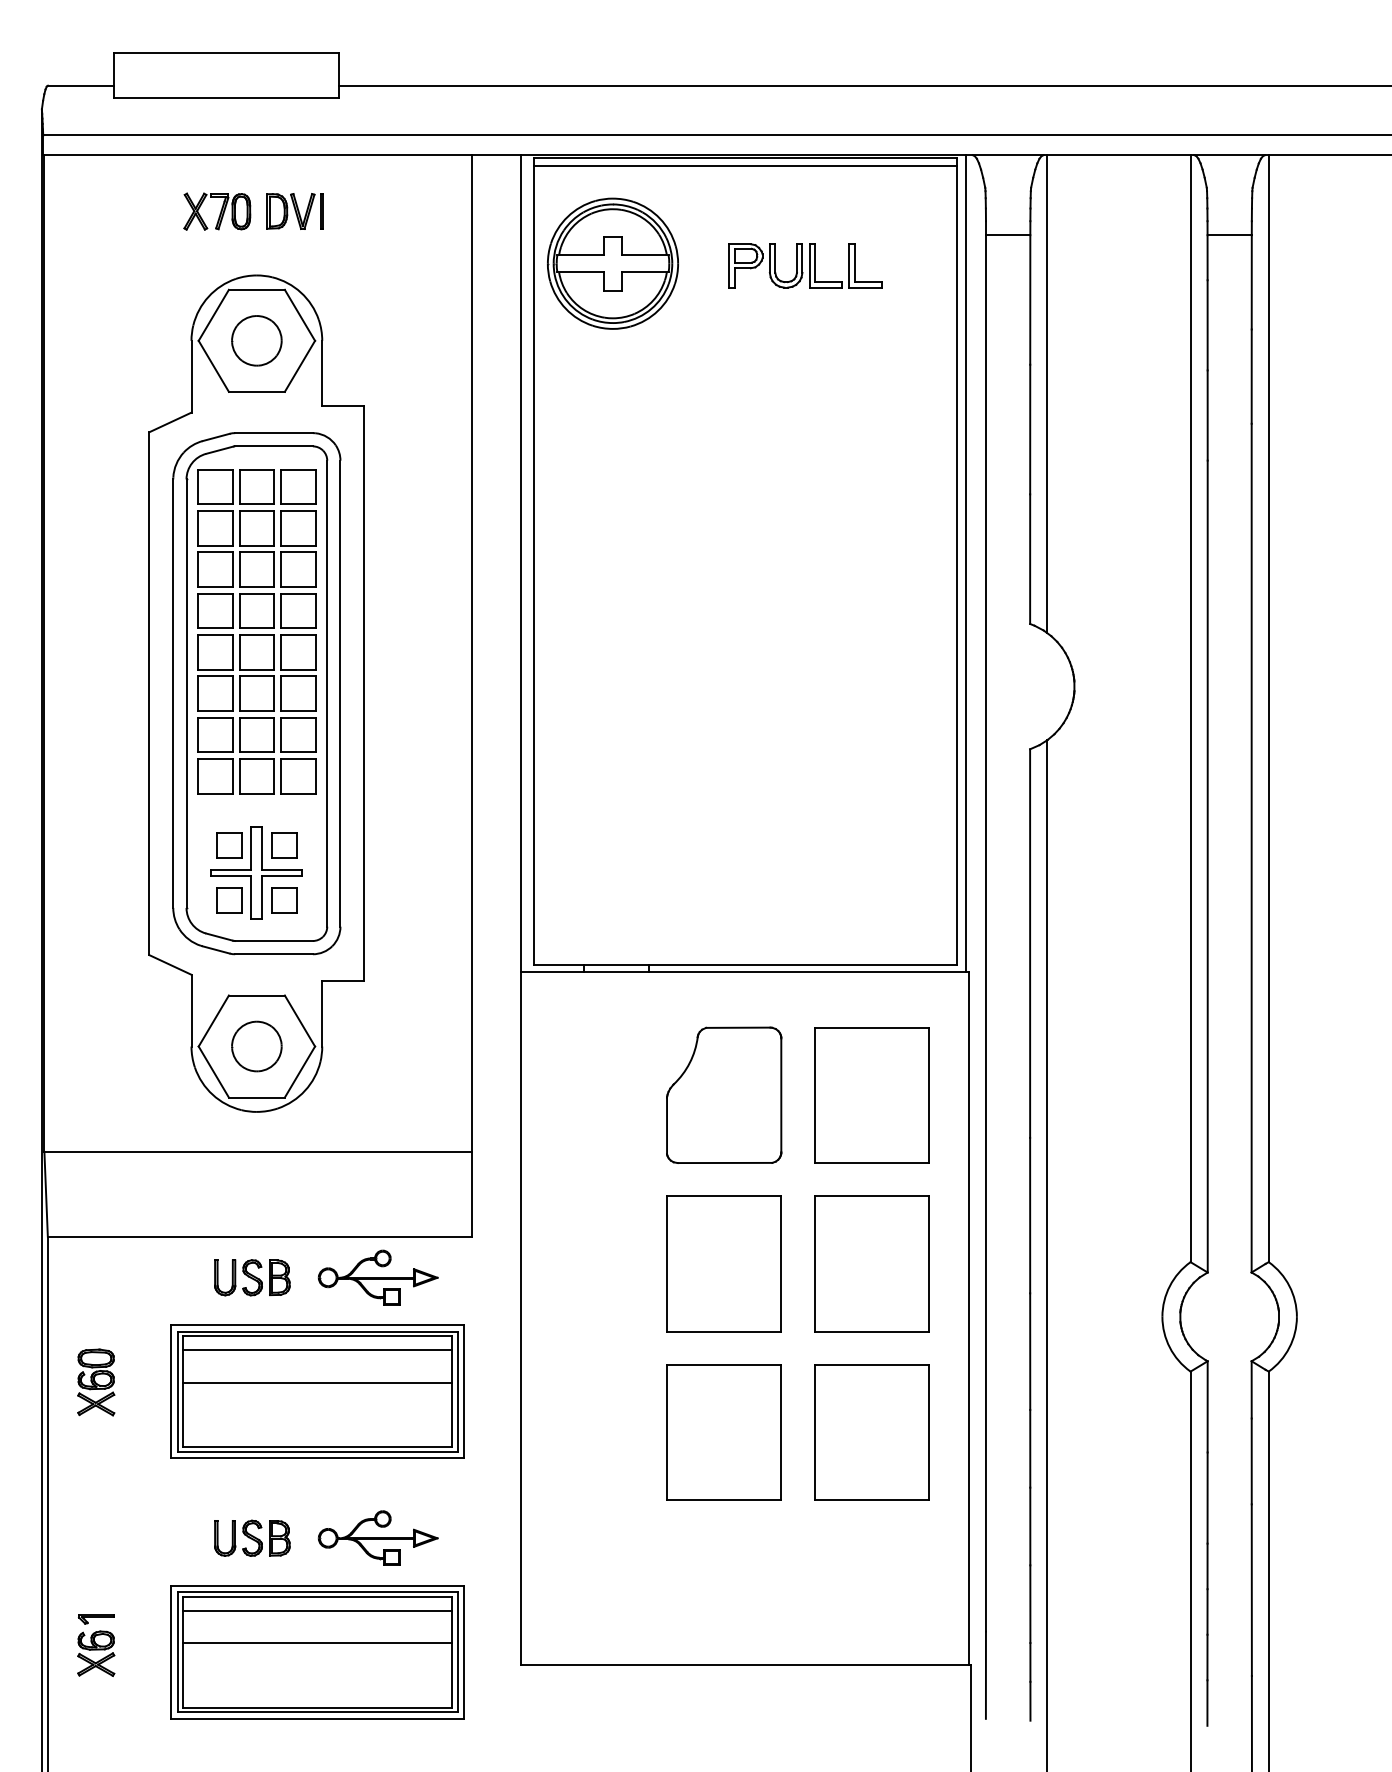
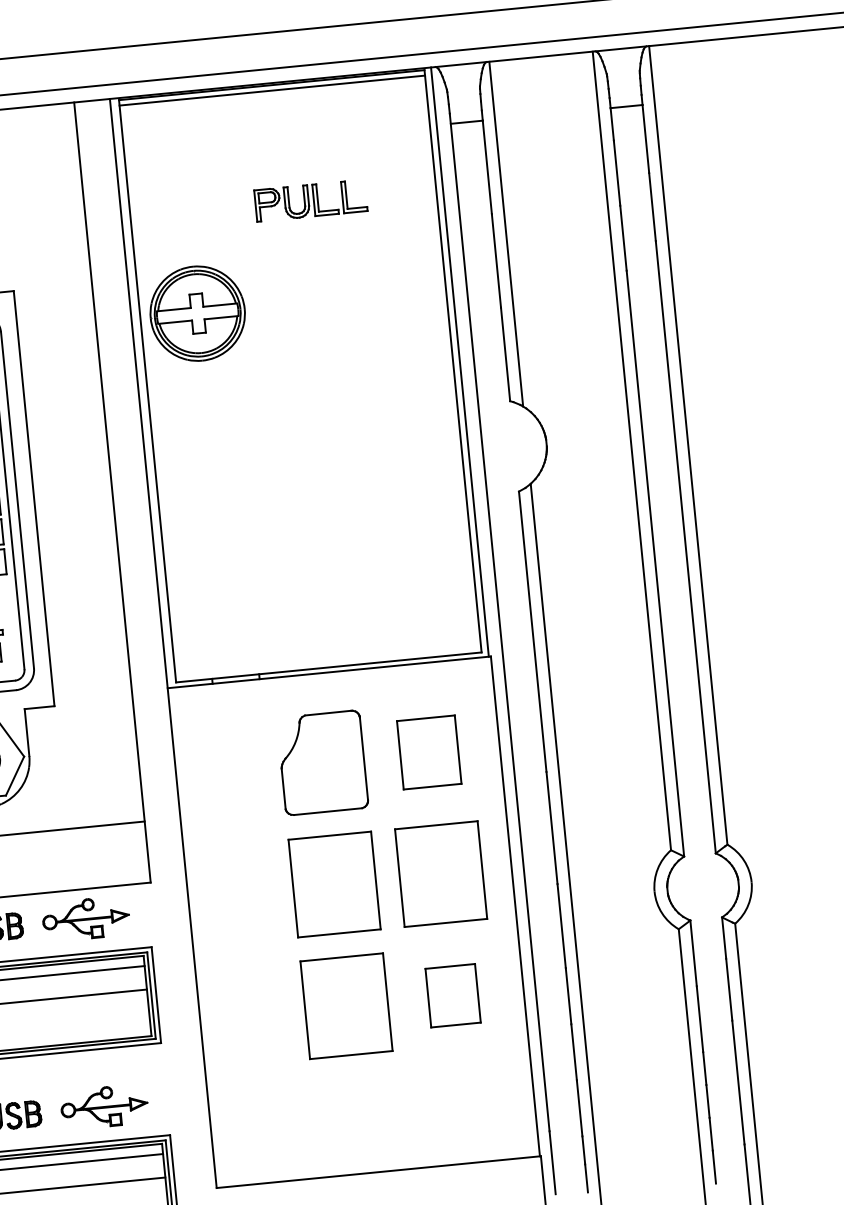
part: (612, 263) -> (197, 313), moved
part: (805, 265) -> (310, 200), moved
part: (871, 1095) -> (429, 752), size x0.7
part: (871, 1432) -> (452, 995), size x0.6

